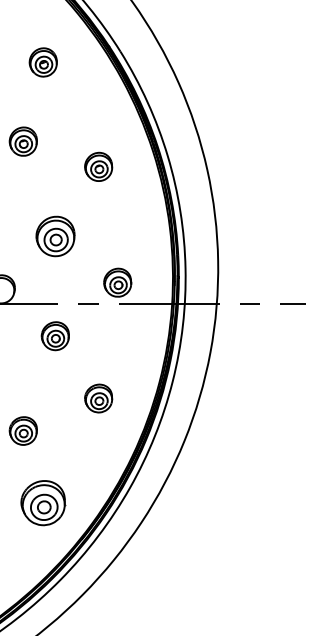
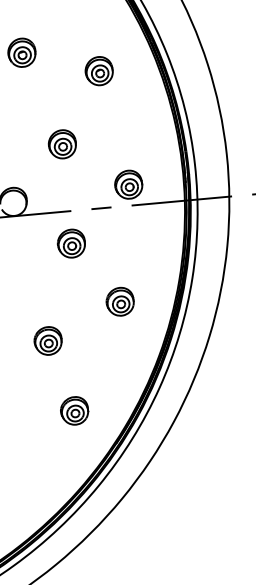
part: (54, 236) -> (61, 144), size x0.71
part: (43, 502) -> (74, 410), size x0.62

